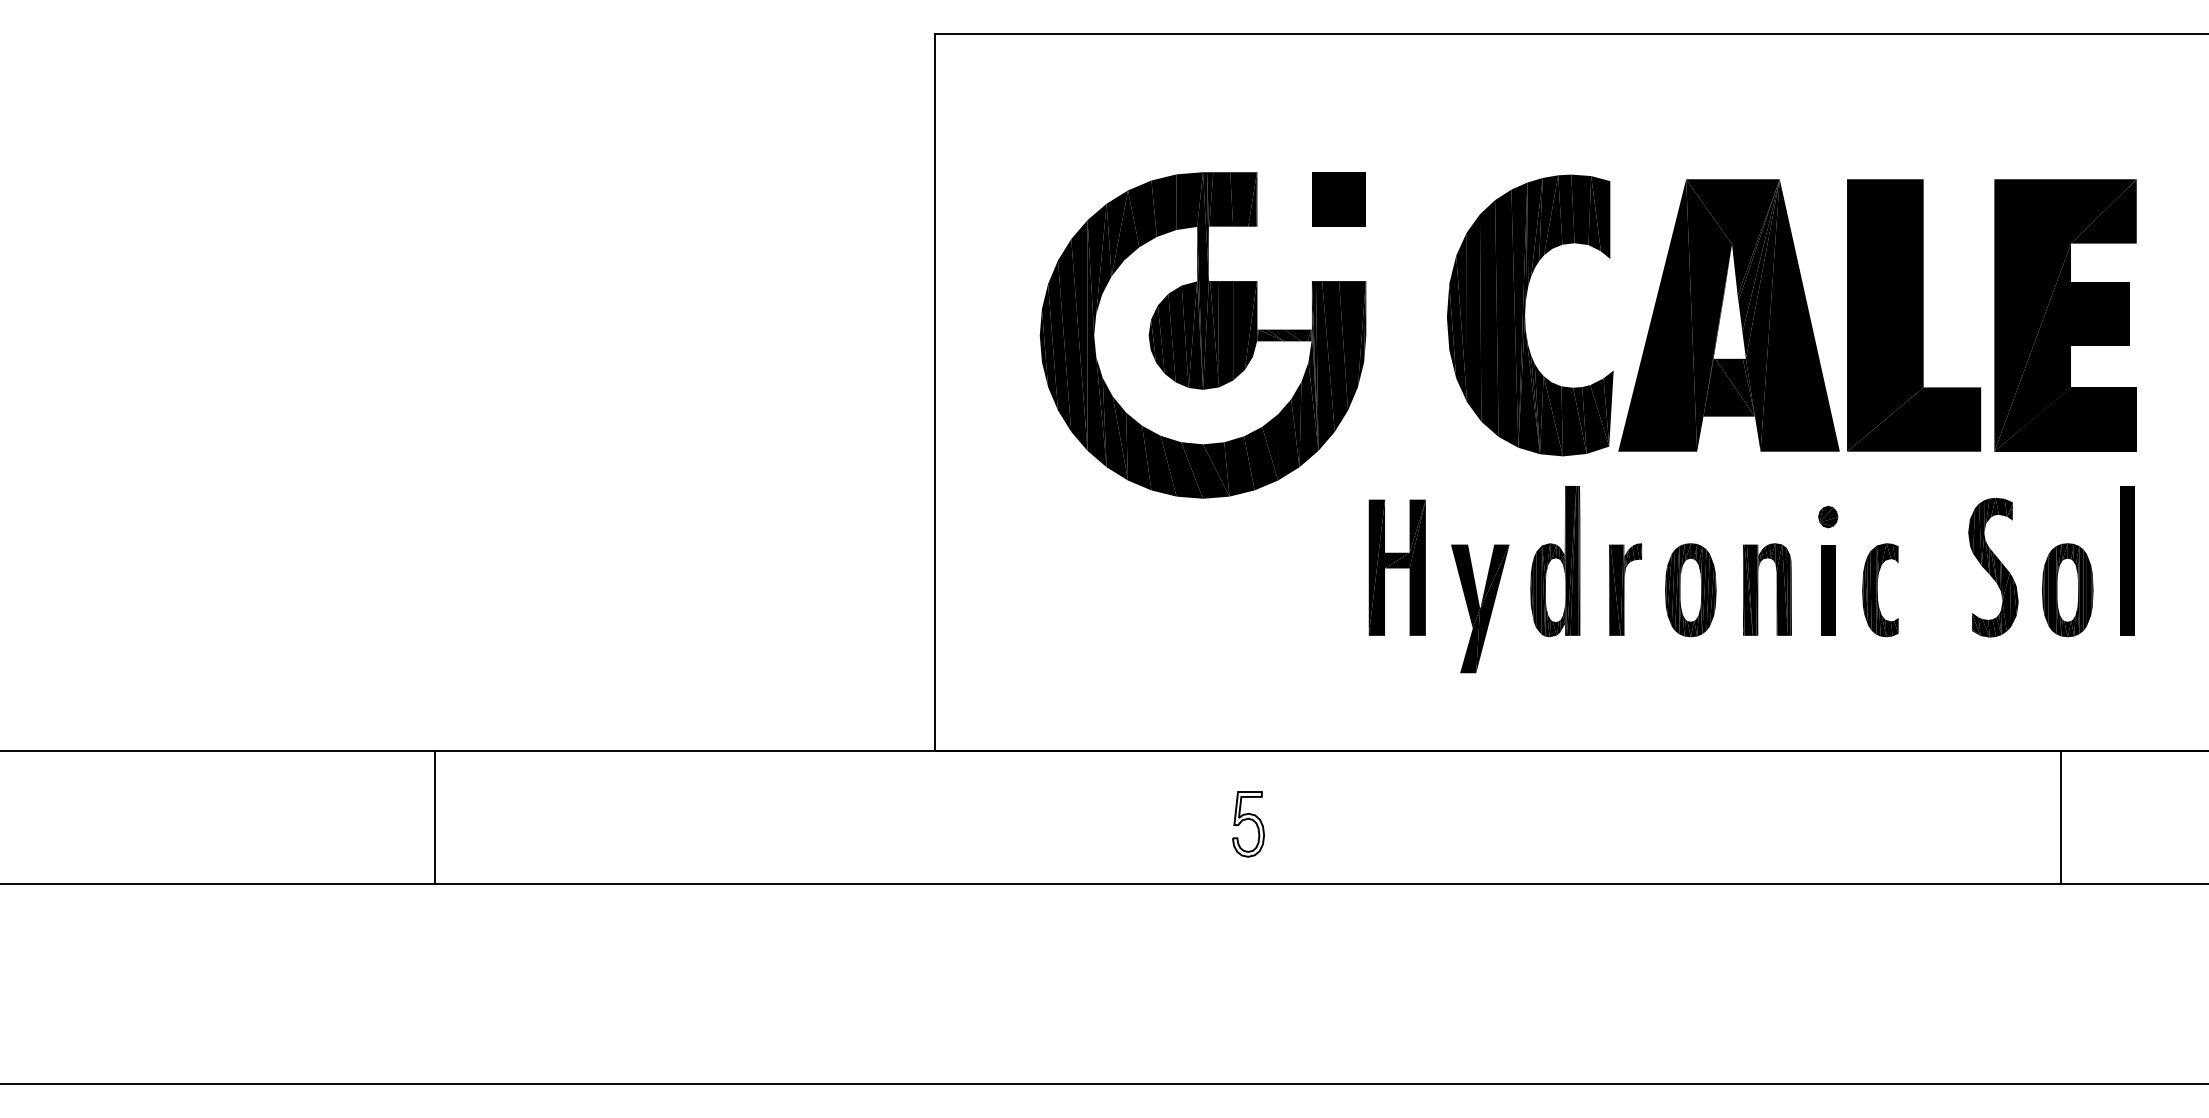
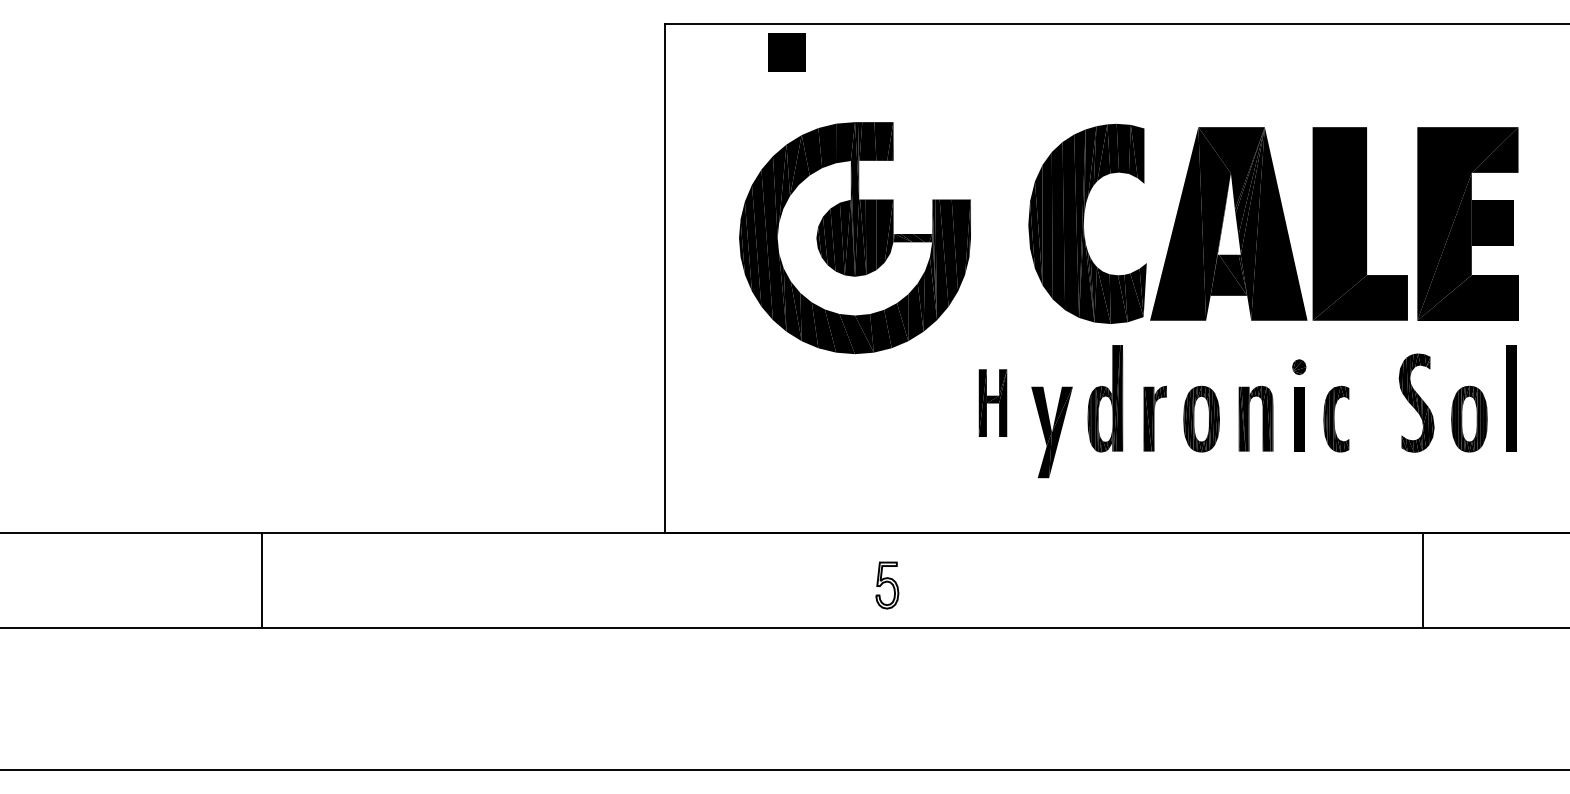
part: (1338, 199) -> (786, 52), moved
part: (1396, 567) -> (992, 403), size x0.7
line: (434, 817) -> (261, 580), moved
line: (2060, 817) -> (1423, 580), moved

